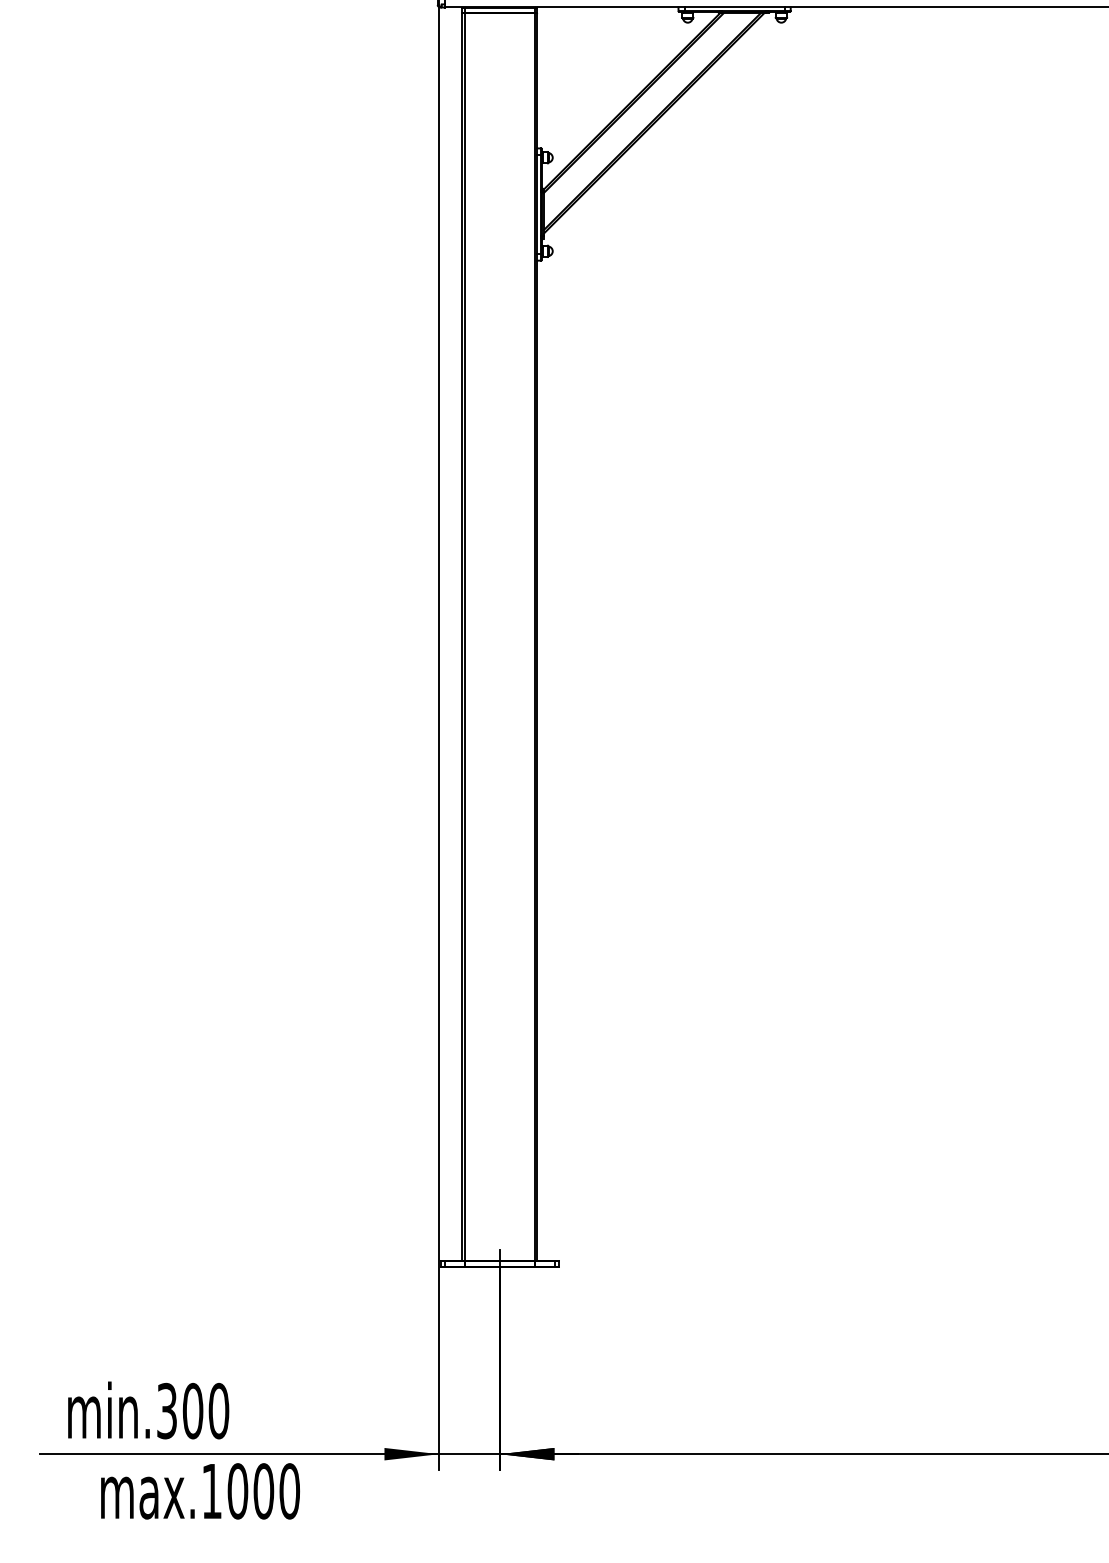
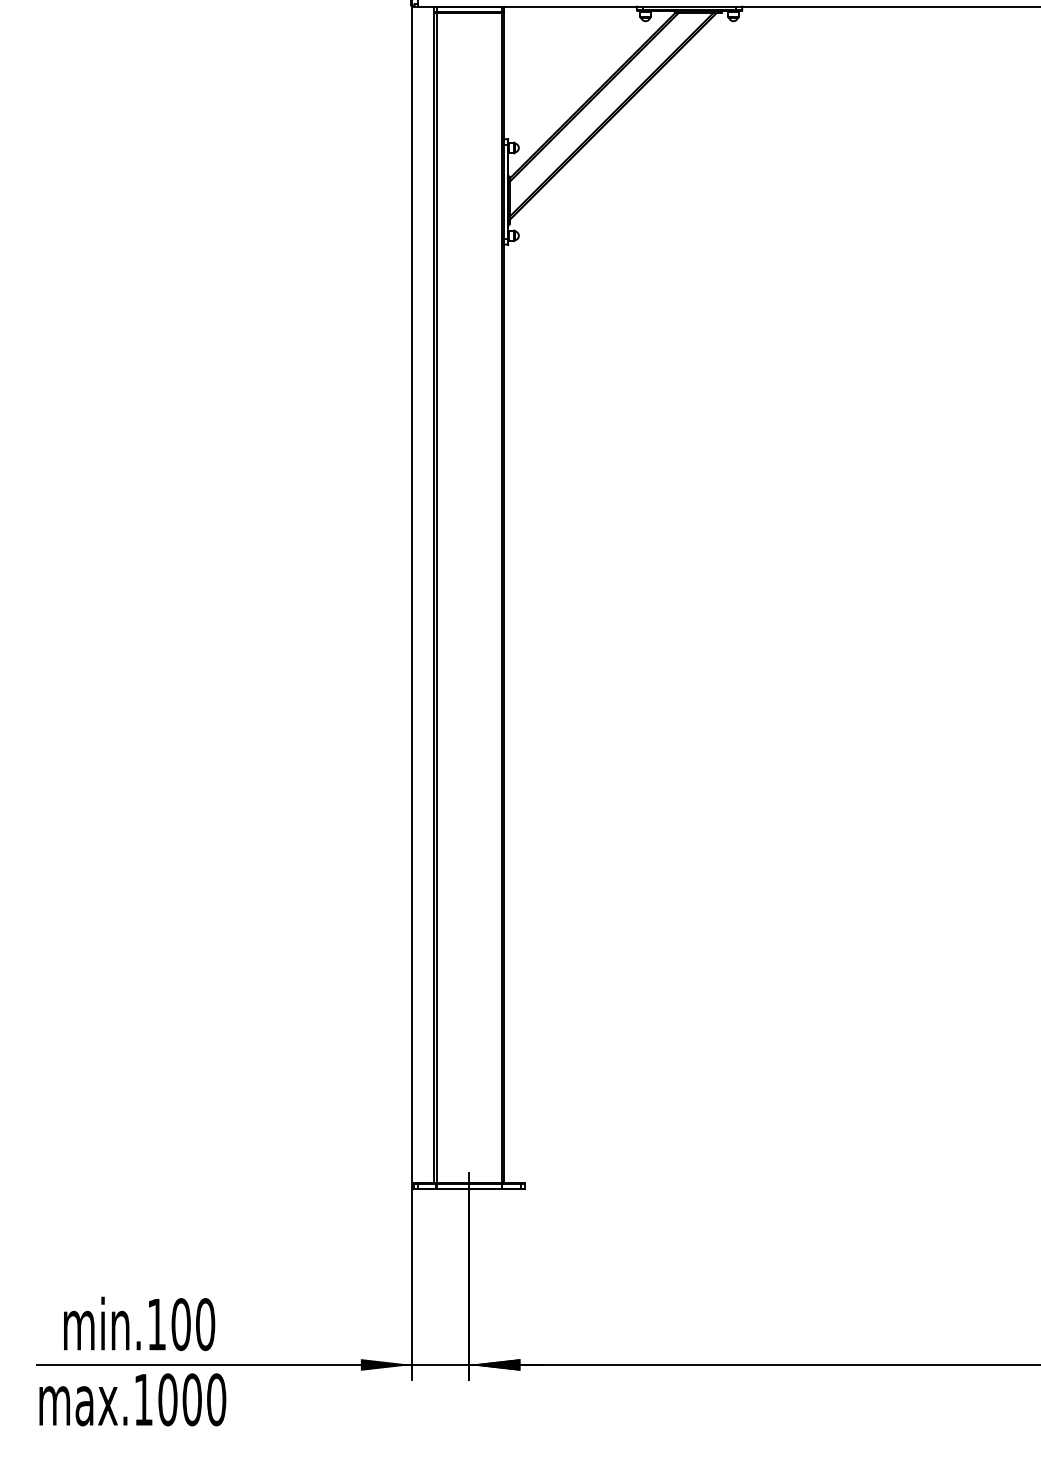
text: (166, 1410) -> (156, 1323), min.300 -> min.100
text: (200, 1491) -> (132, 1399), moved

